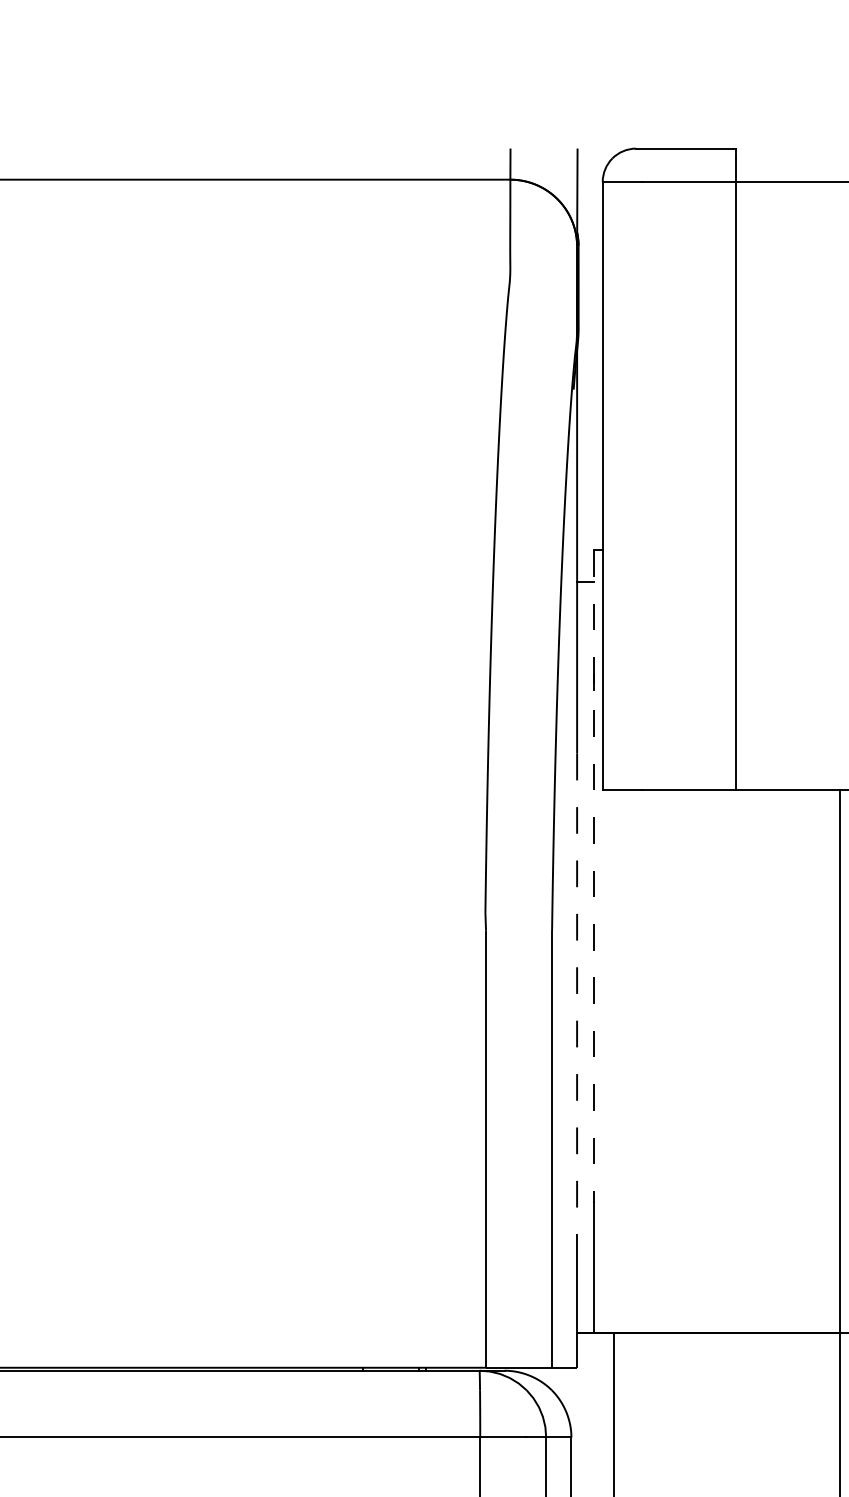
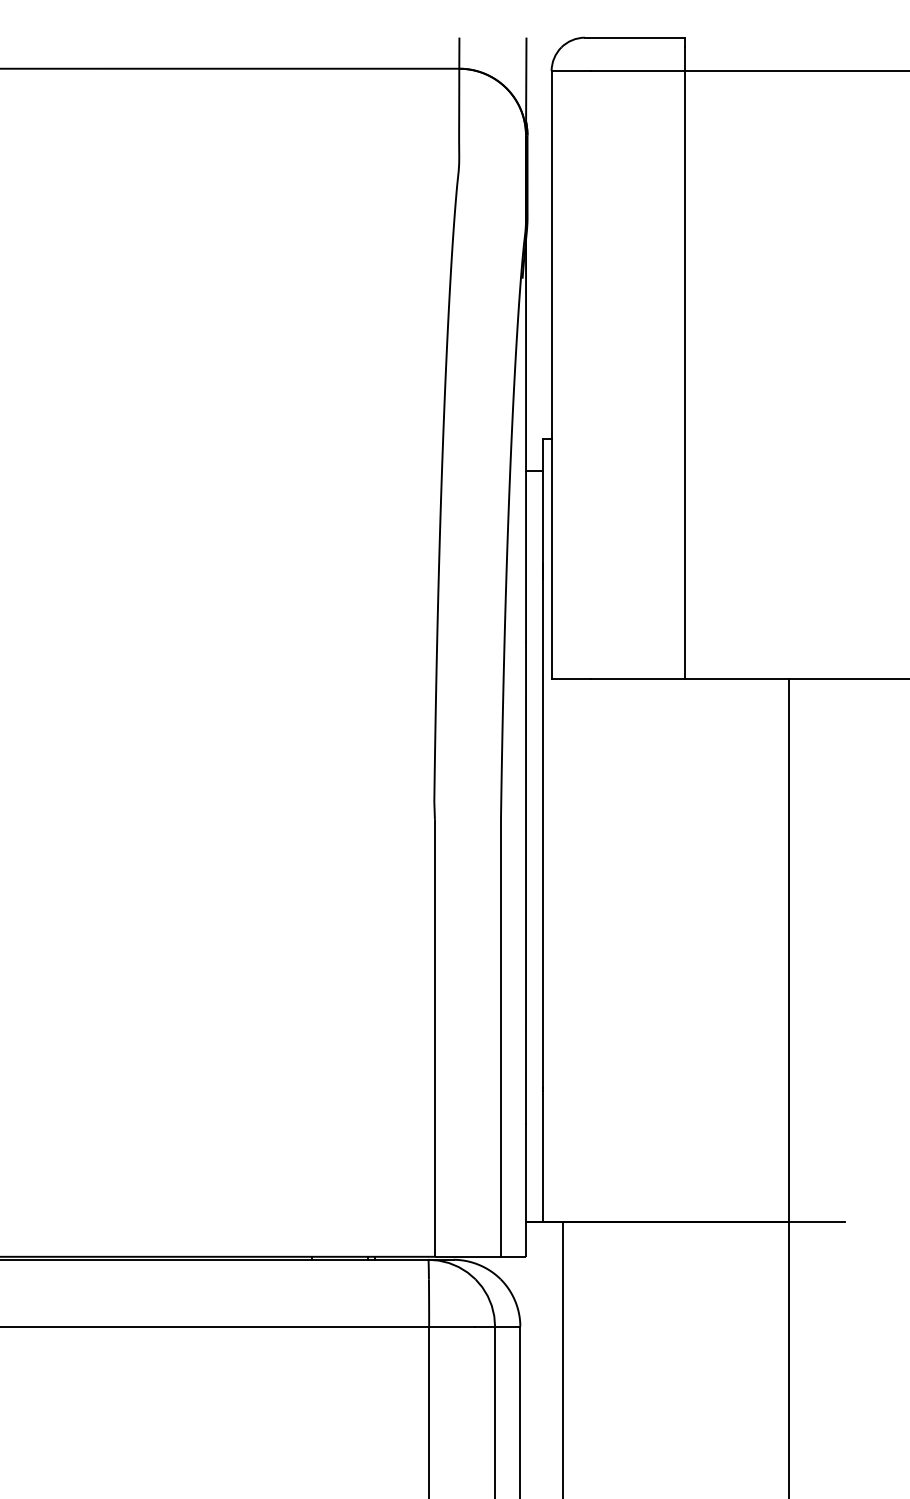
line: (593, 875) -> (542, 764), dashed -> solid
line: (577, 994) -> (526, 883), dashed -> solid

